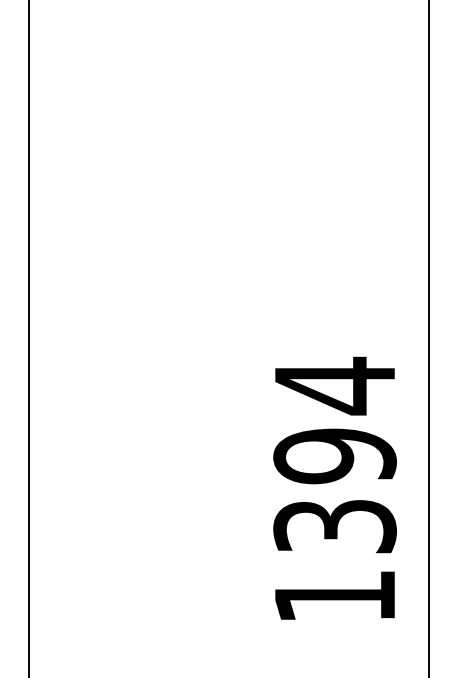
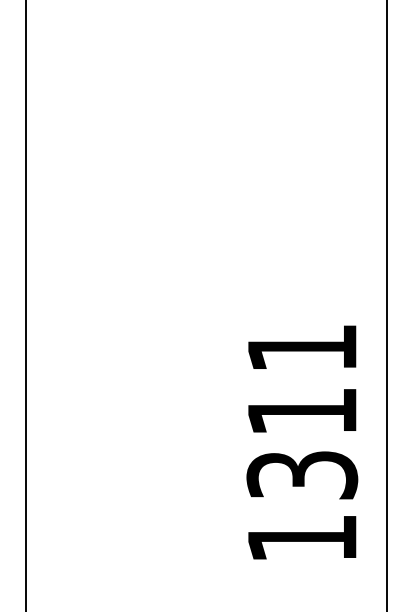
text: (335, 420) -> (302, 379), 1394 -> 1311

